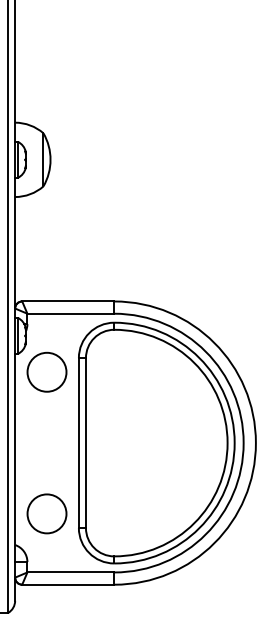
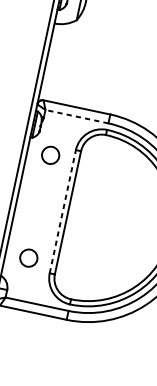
line: (70, 313) -> (76, 116), solid -> dashed
circle: (46, 371) -> (50, 154), size x0.6
line: (78, 443) -> (62, 211), solid -> dashed
circle: (46, 513) -> (28, 257), size x0.6

